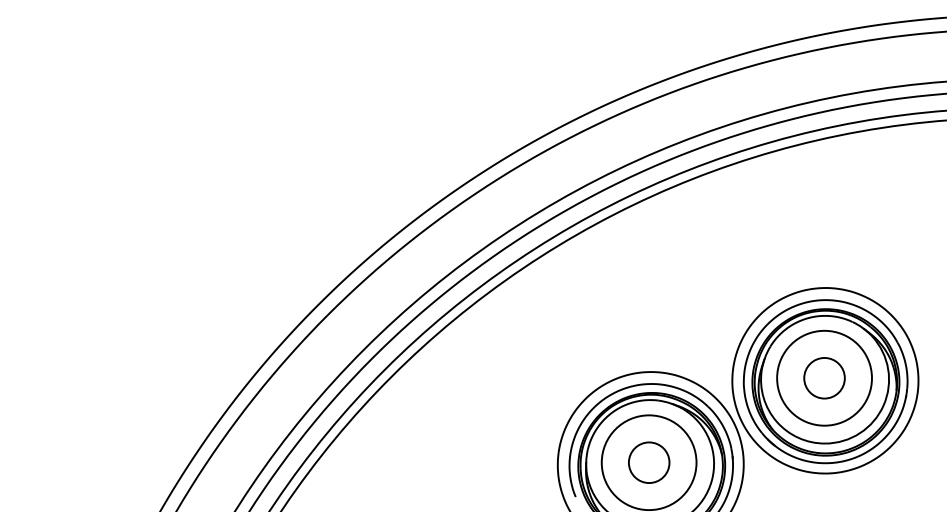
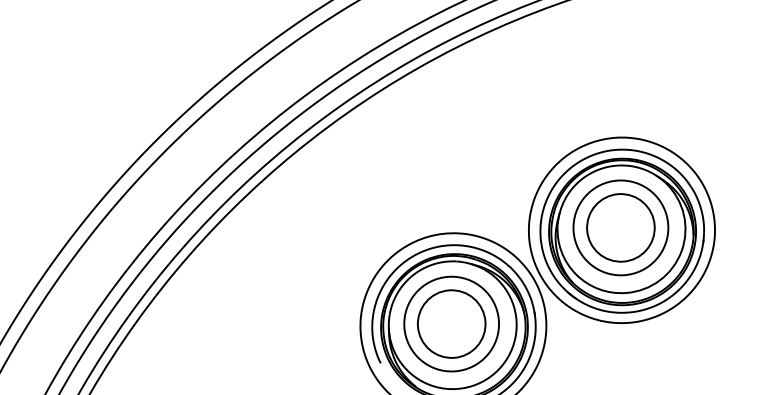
circle: (824, 378) -> (620, 228), size x1.67
circle: (649, 462) -> (451, 323), size x1.67

